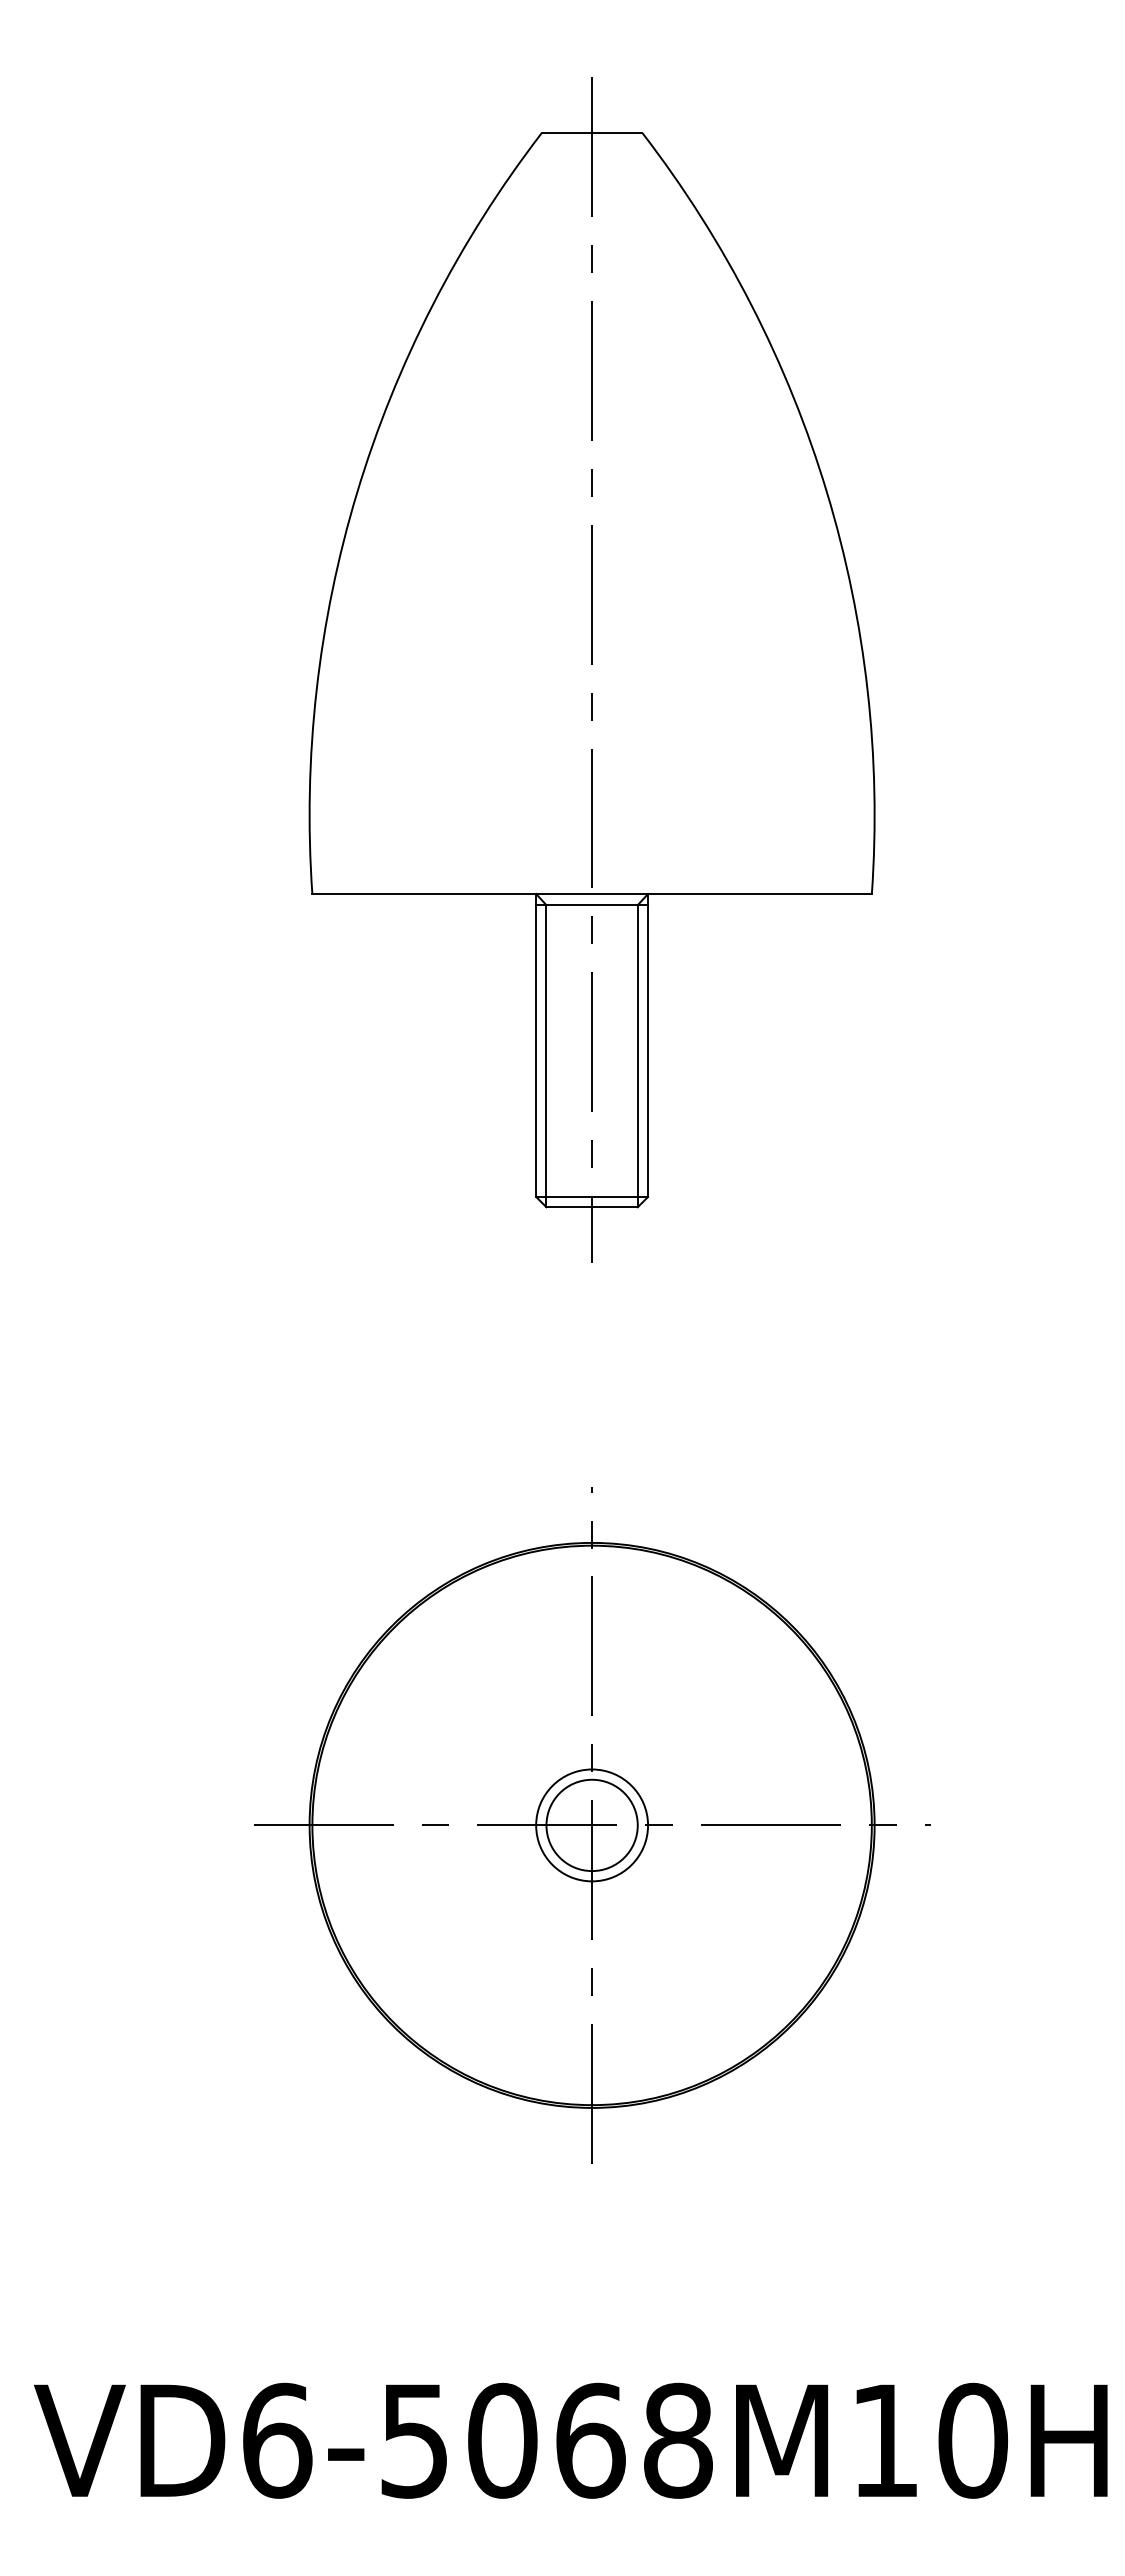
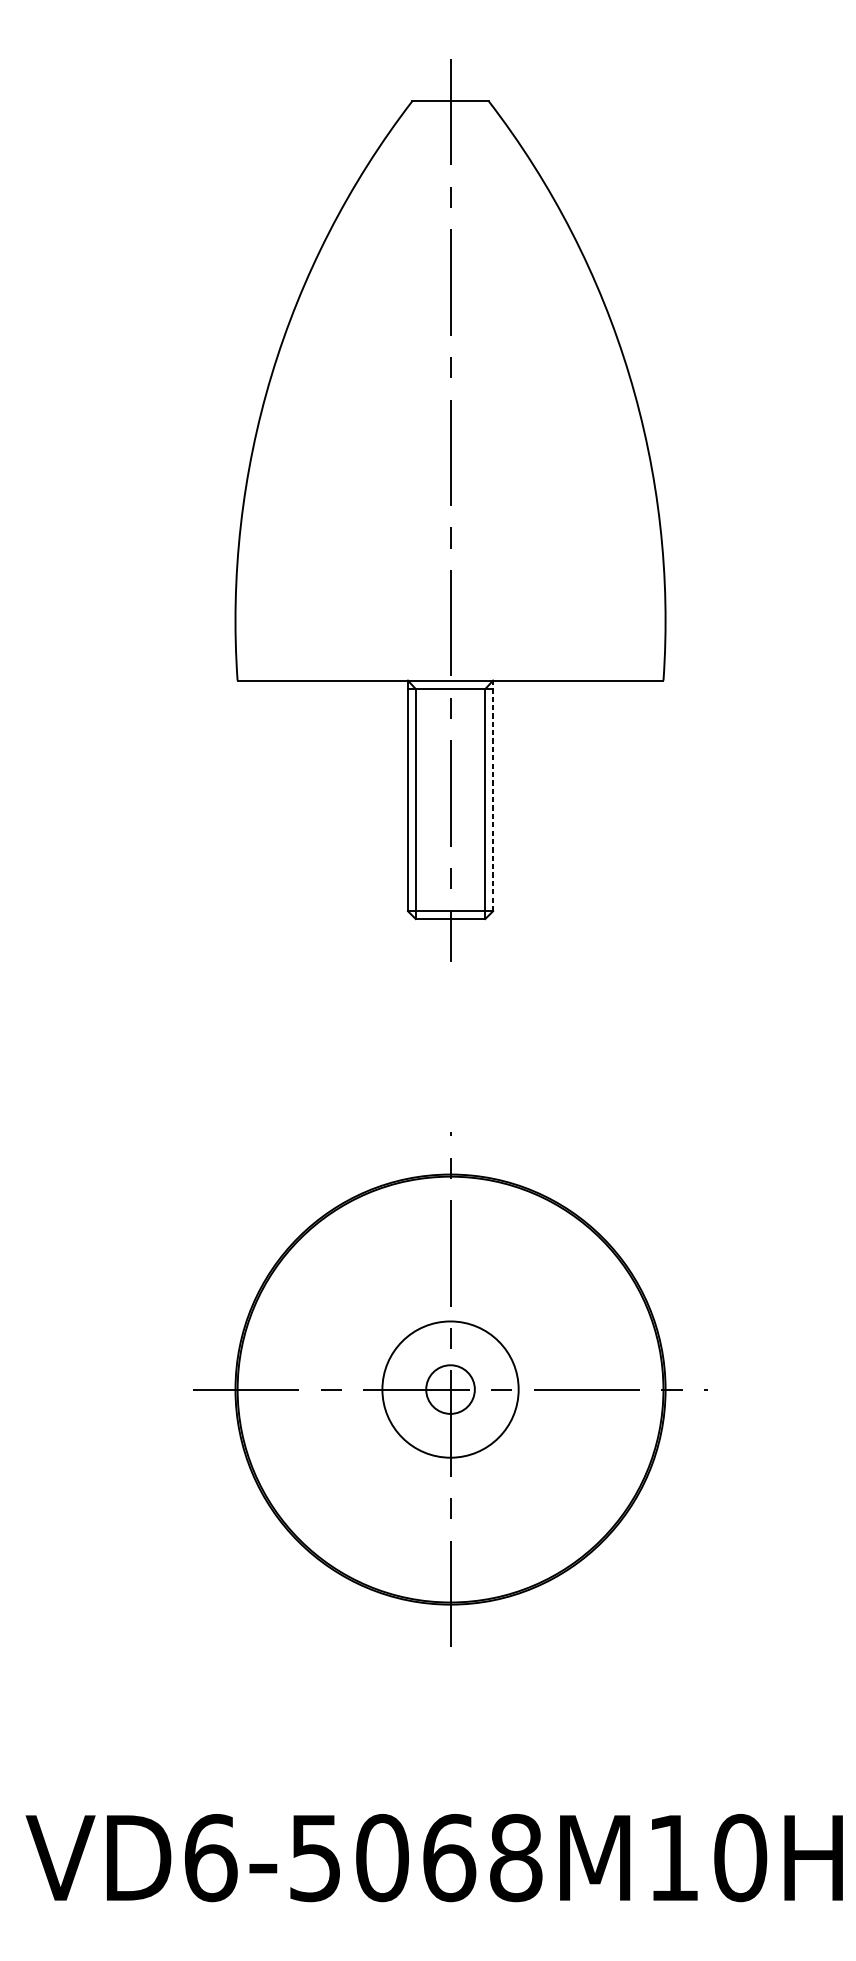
line: (648, 1044) -> (493, 795), solid -> dashed
circle: (591, 1825) -> (450, 1389), size x0.7
circle: (592, 1825) -> (450, 1389), size x1.6

